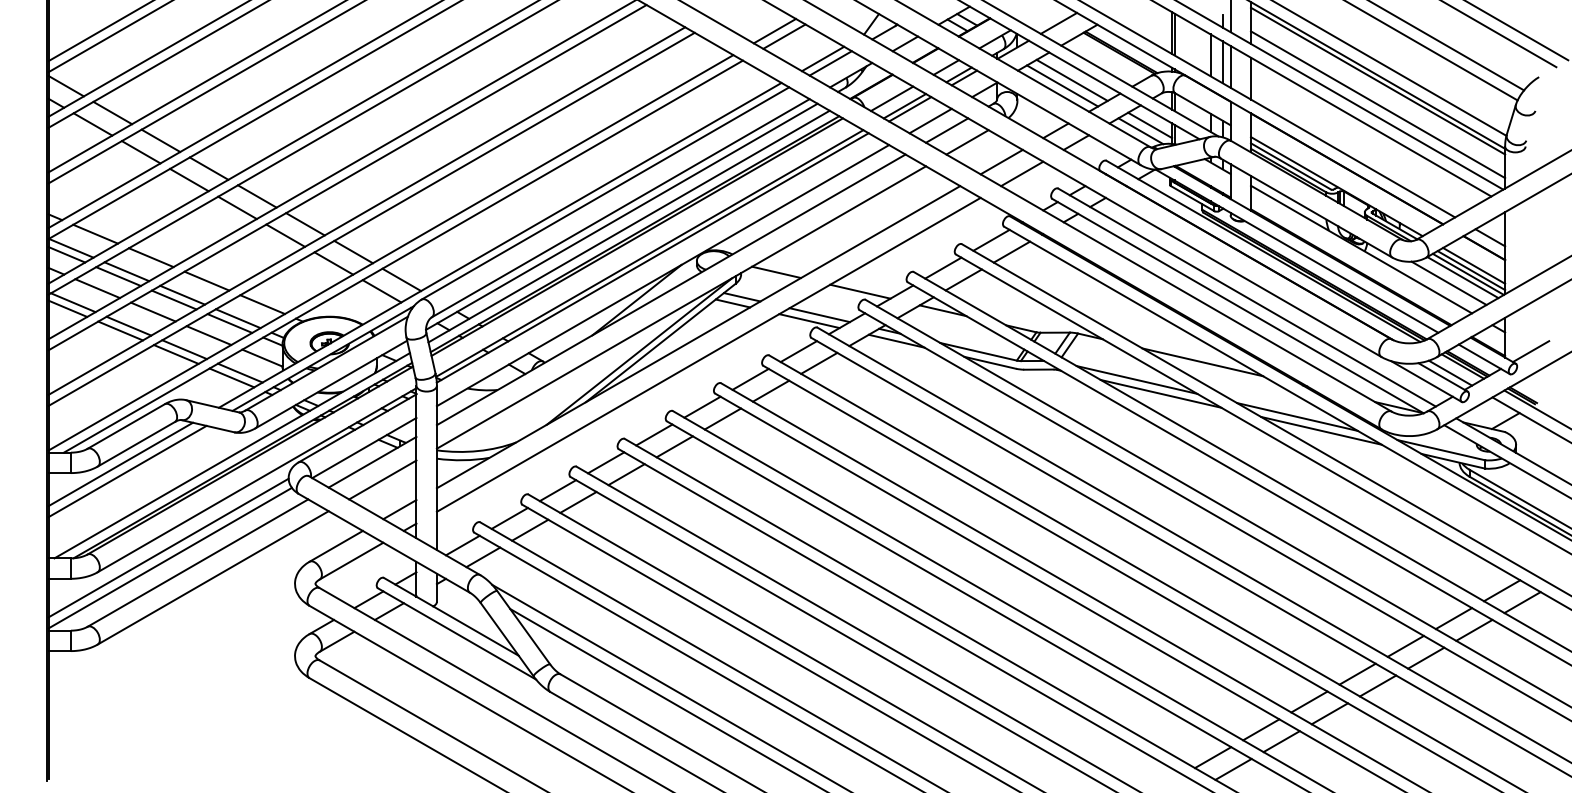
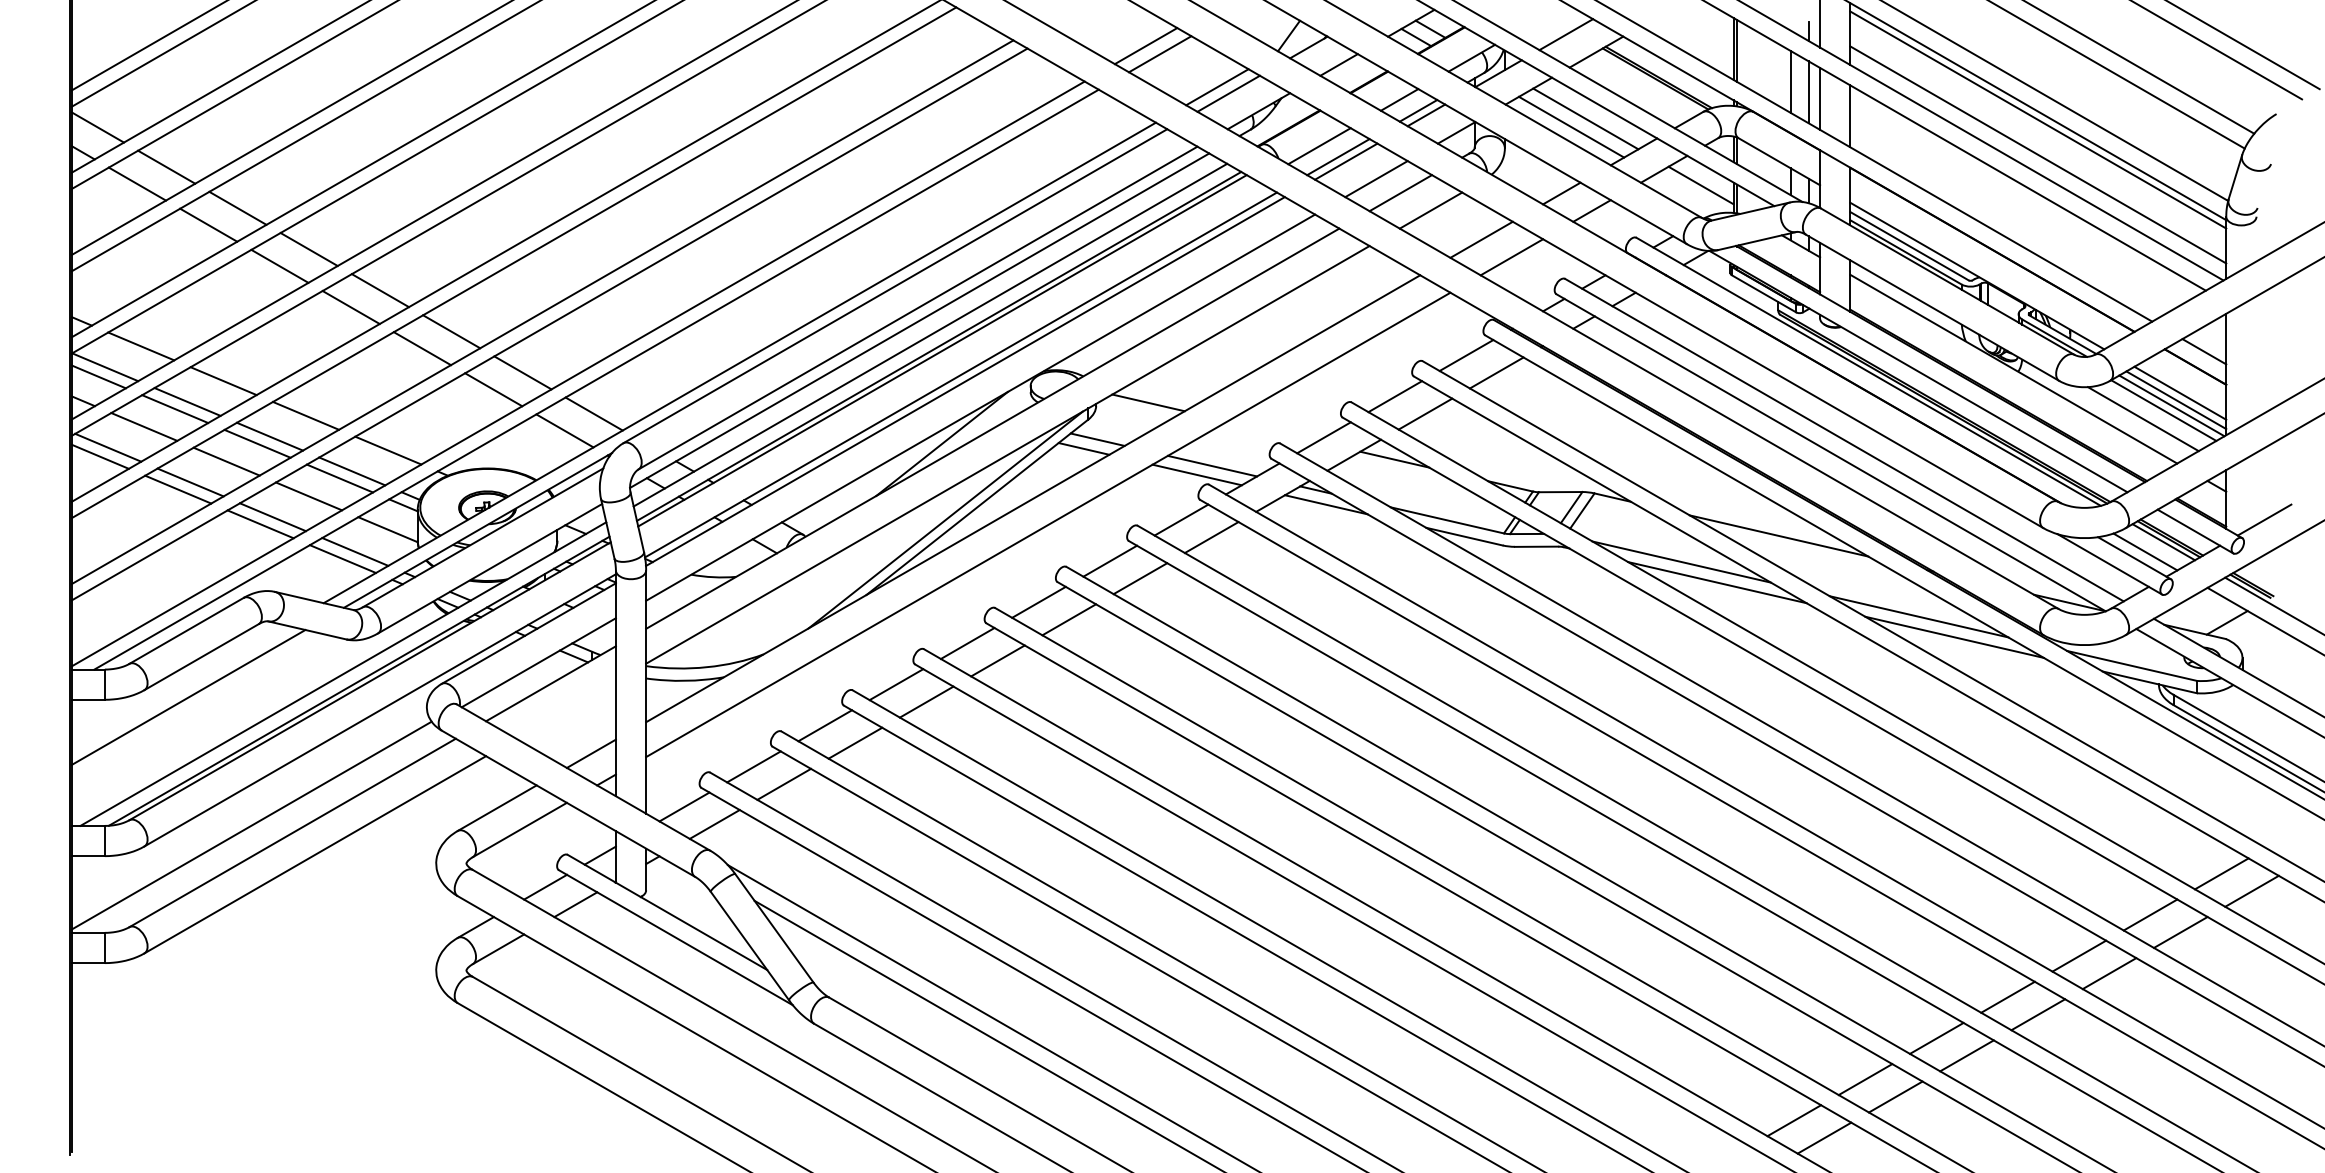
line: (1140, 131) -> (1686, 194), removed
line: (860, 291) -> (1272, 431), removed
line: (120, 464) -> (178, 687), removed
line: (382, 479) -> (565, 709), removed
line: (168, 547) -> (249, 809), removed

